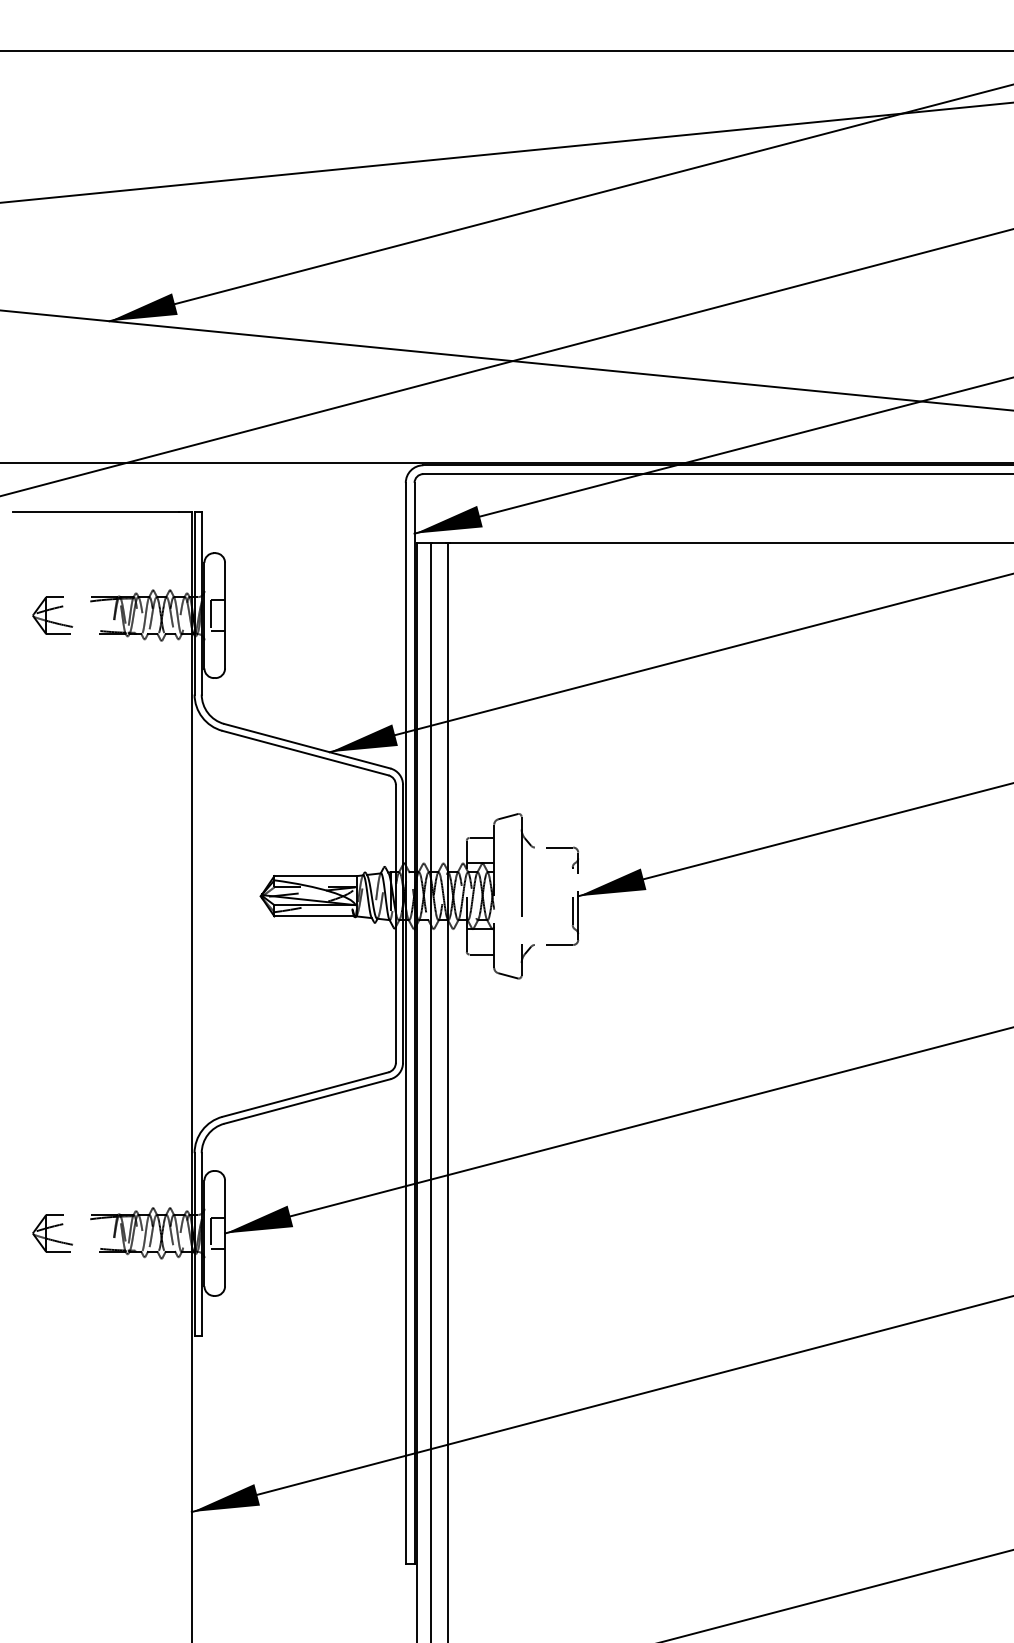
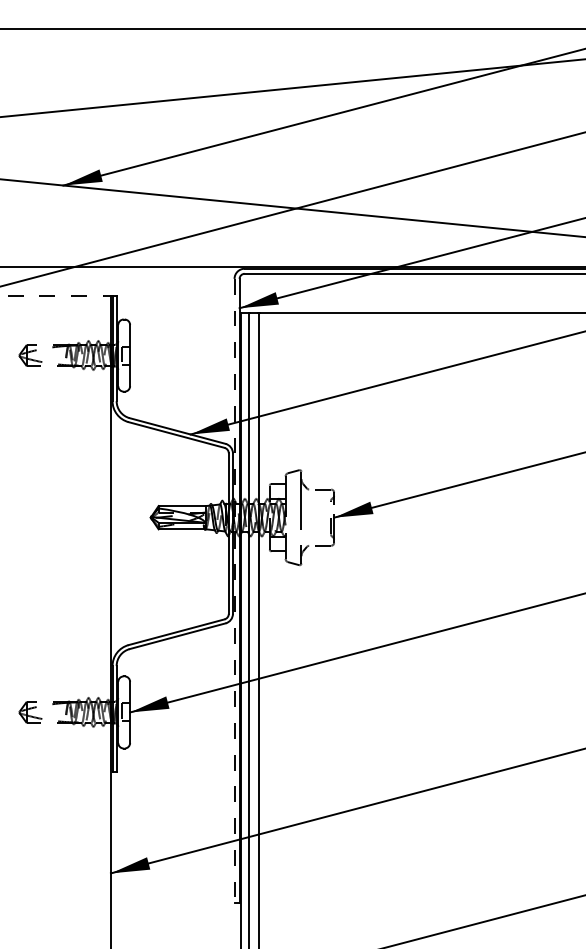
line: (95, 511) -> (55, 295), solid -> dashed
line: (405, 1024) -> (234, 591), solid -> dashed

